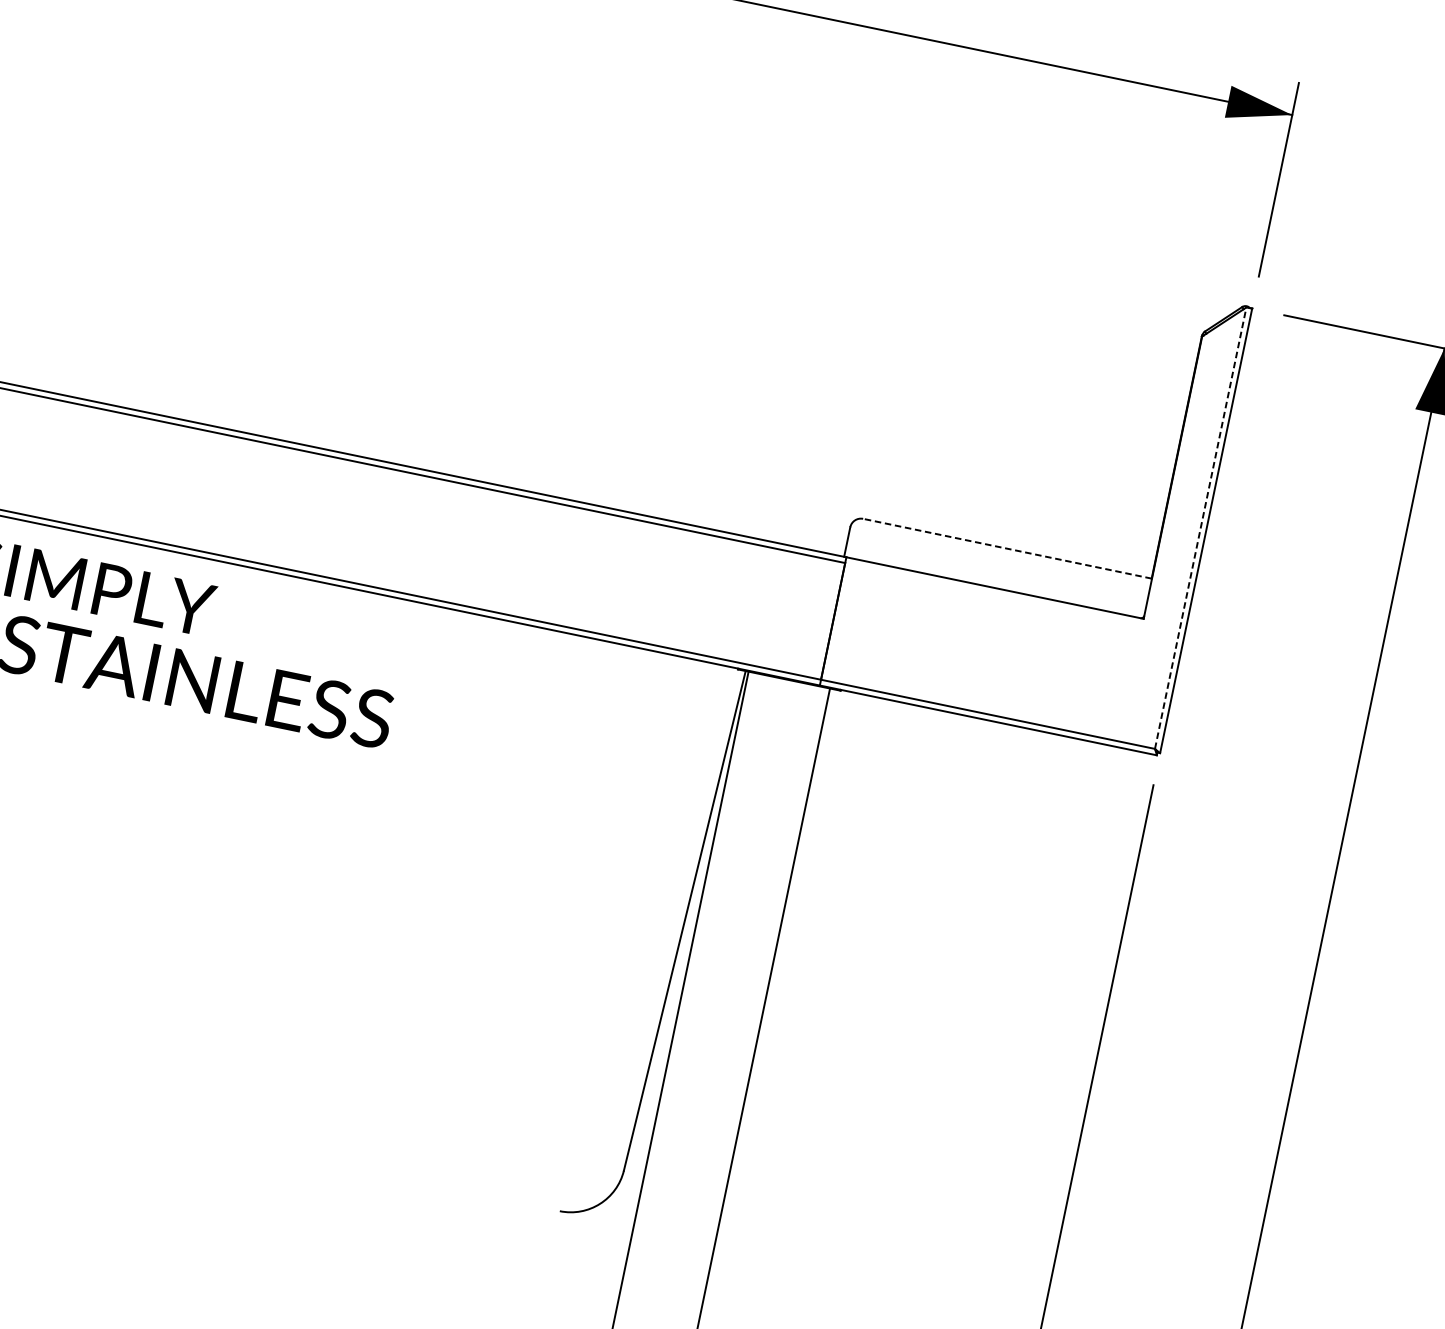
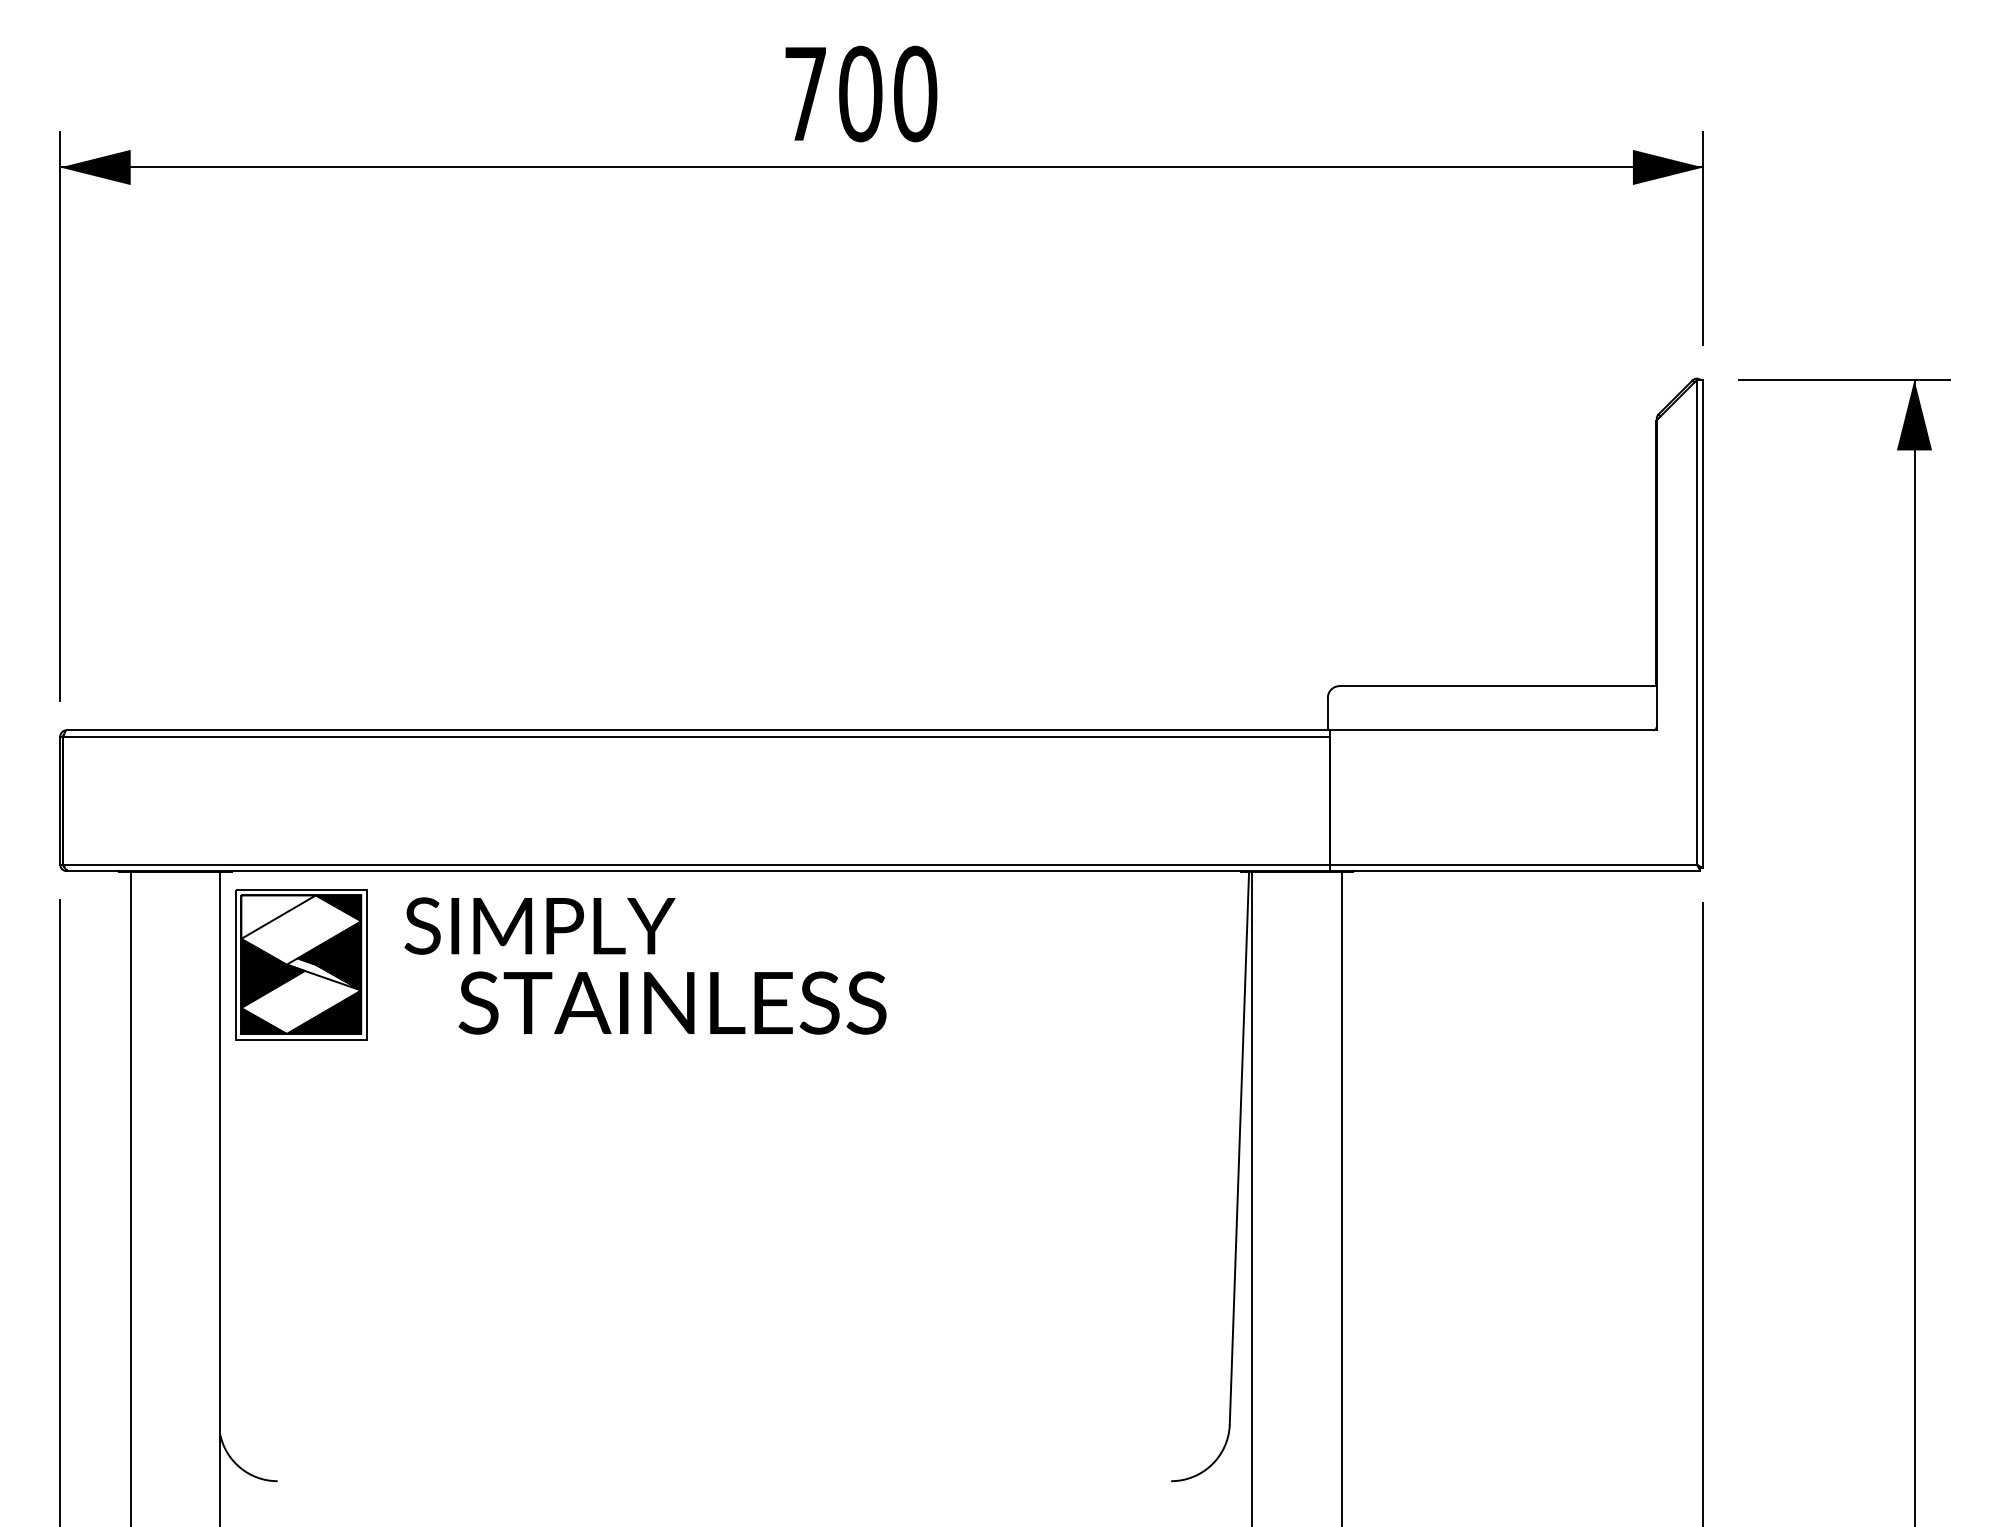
line: (1200, 527) -> (1696, 621), dashed -> solid
line: (1006, 548) -> (1497, 686), dashed -> solid

